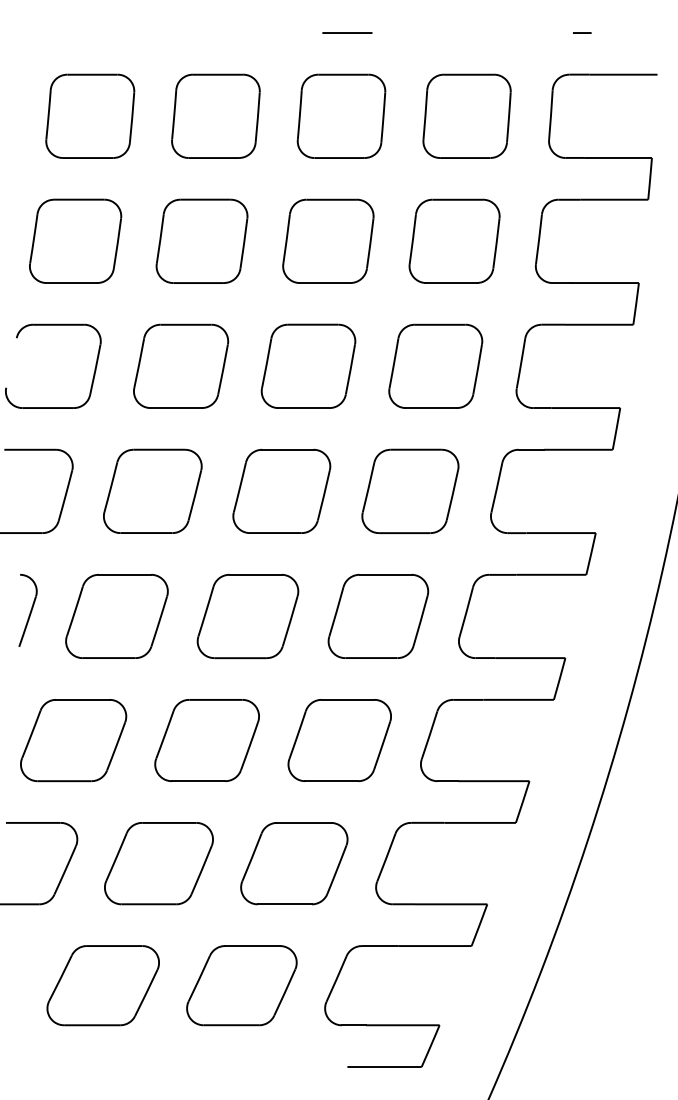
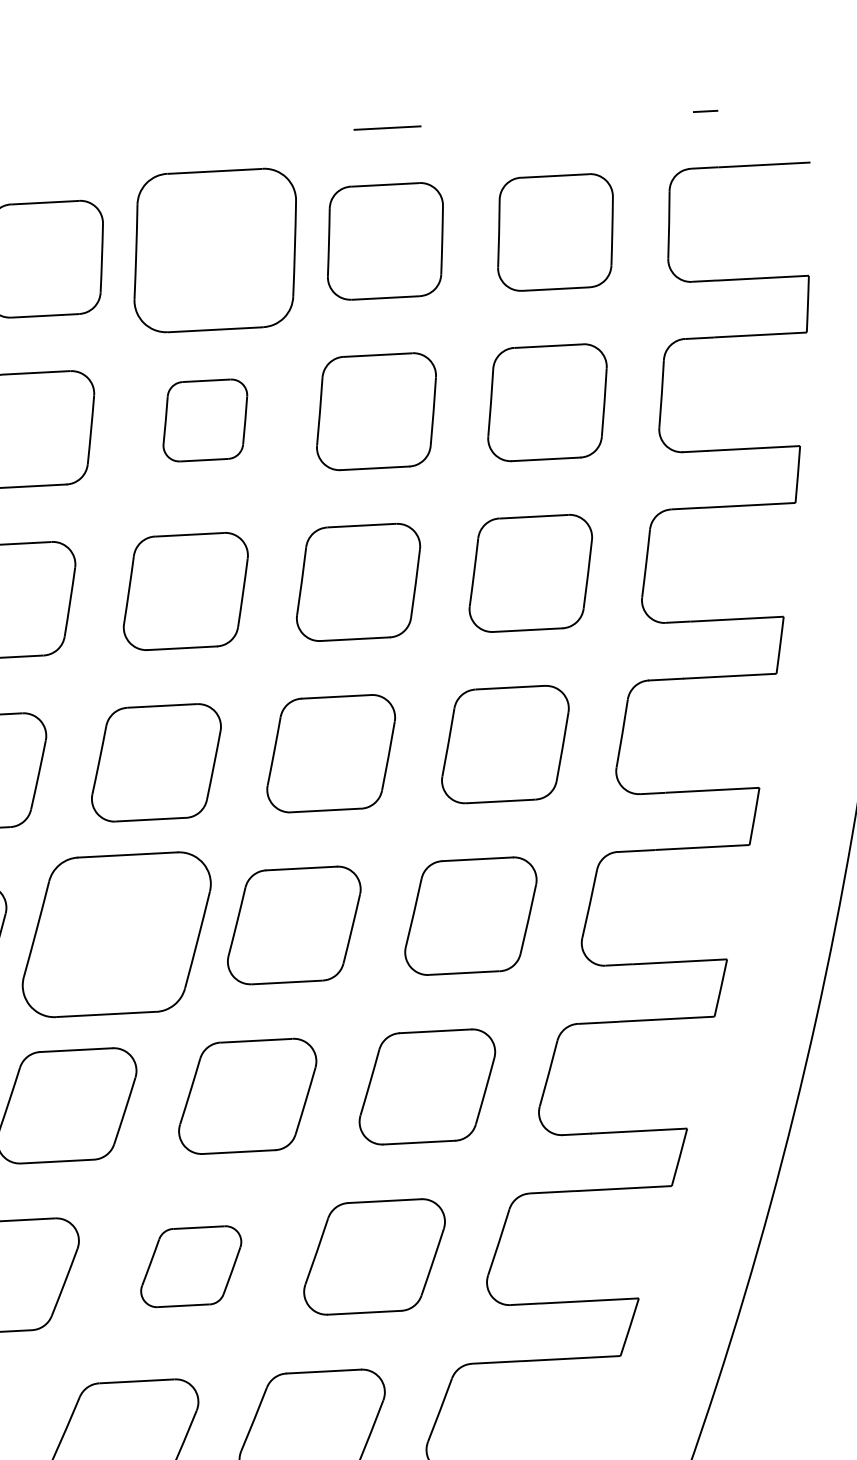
part: (215, 115) -> (214, 249), size x1.4
part: (201, 240) -> (204, 419), size x0.7
part: (116, 616) -> (116, 934), size x1.4
part: (158, 863) -> (190, 1266), size x0.7

